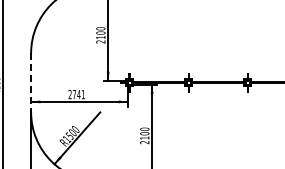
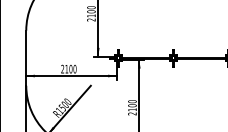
line: (31, 82) -> (26, 57), dashed -> solid
text: (78, 94) -> (70, 69), 2741 -> 2100

